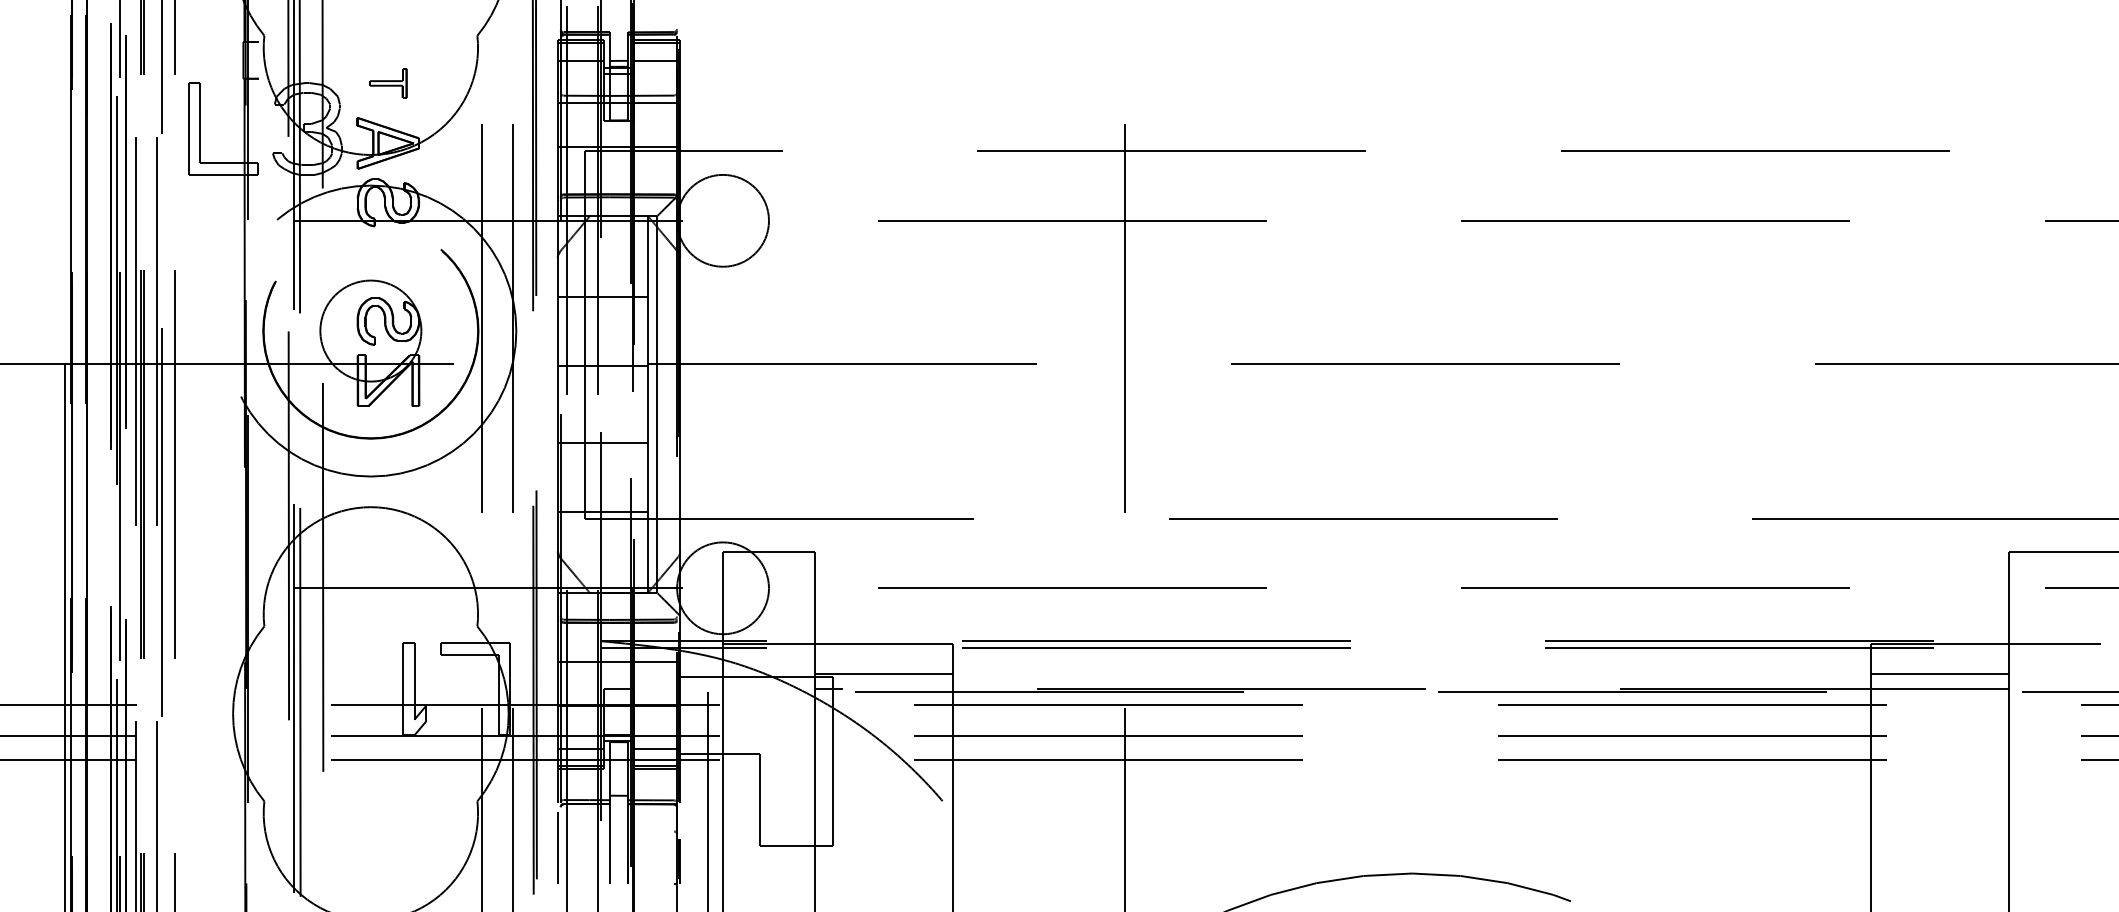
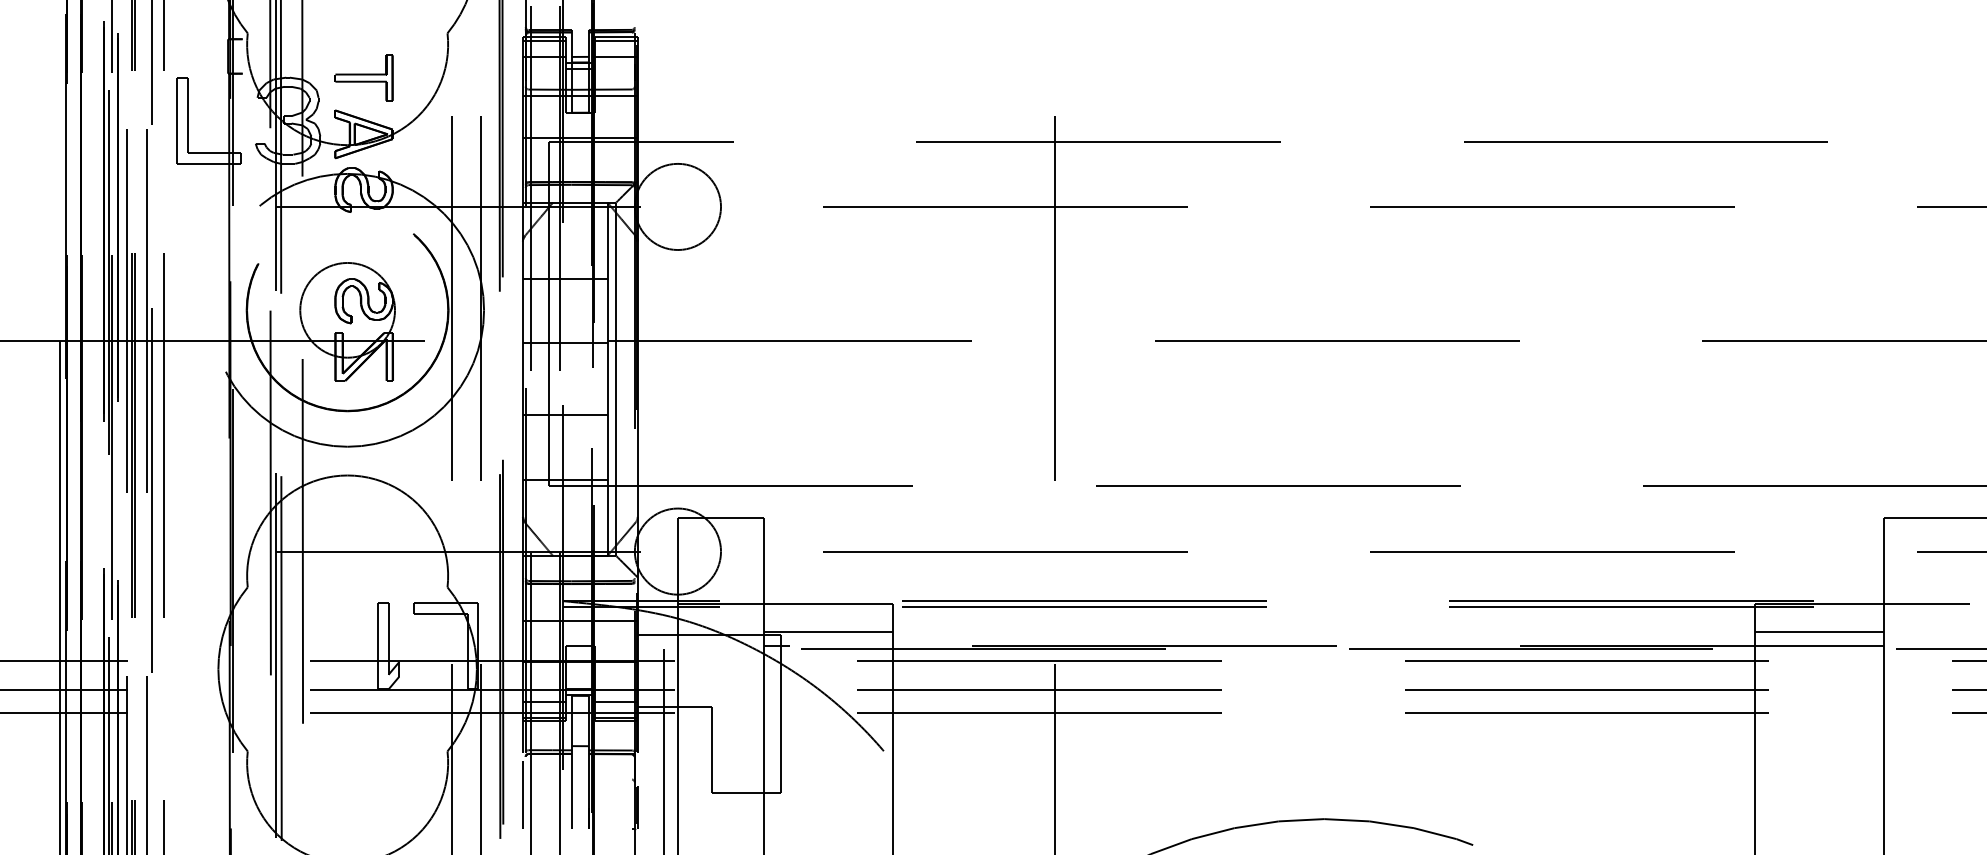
part: (387, 82) -> (363, 77), size x1.67

